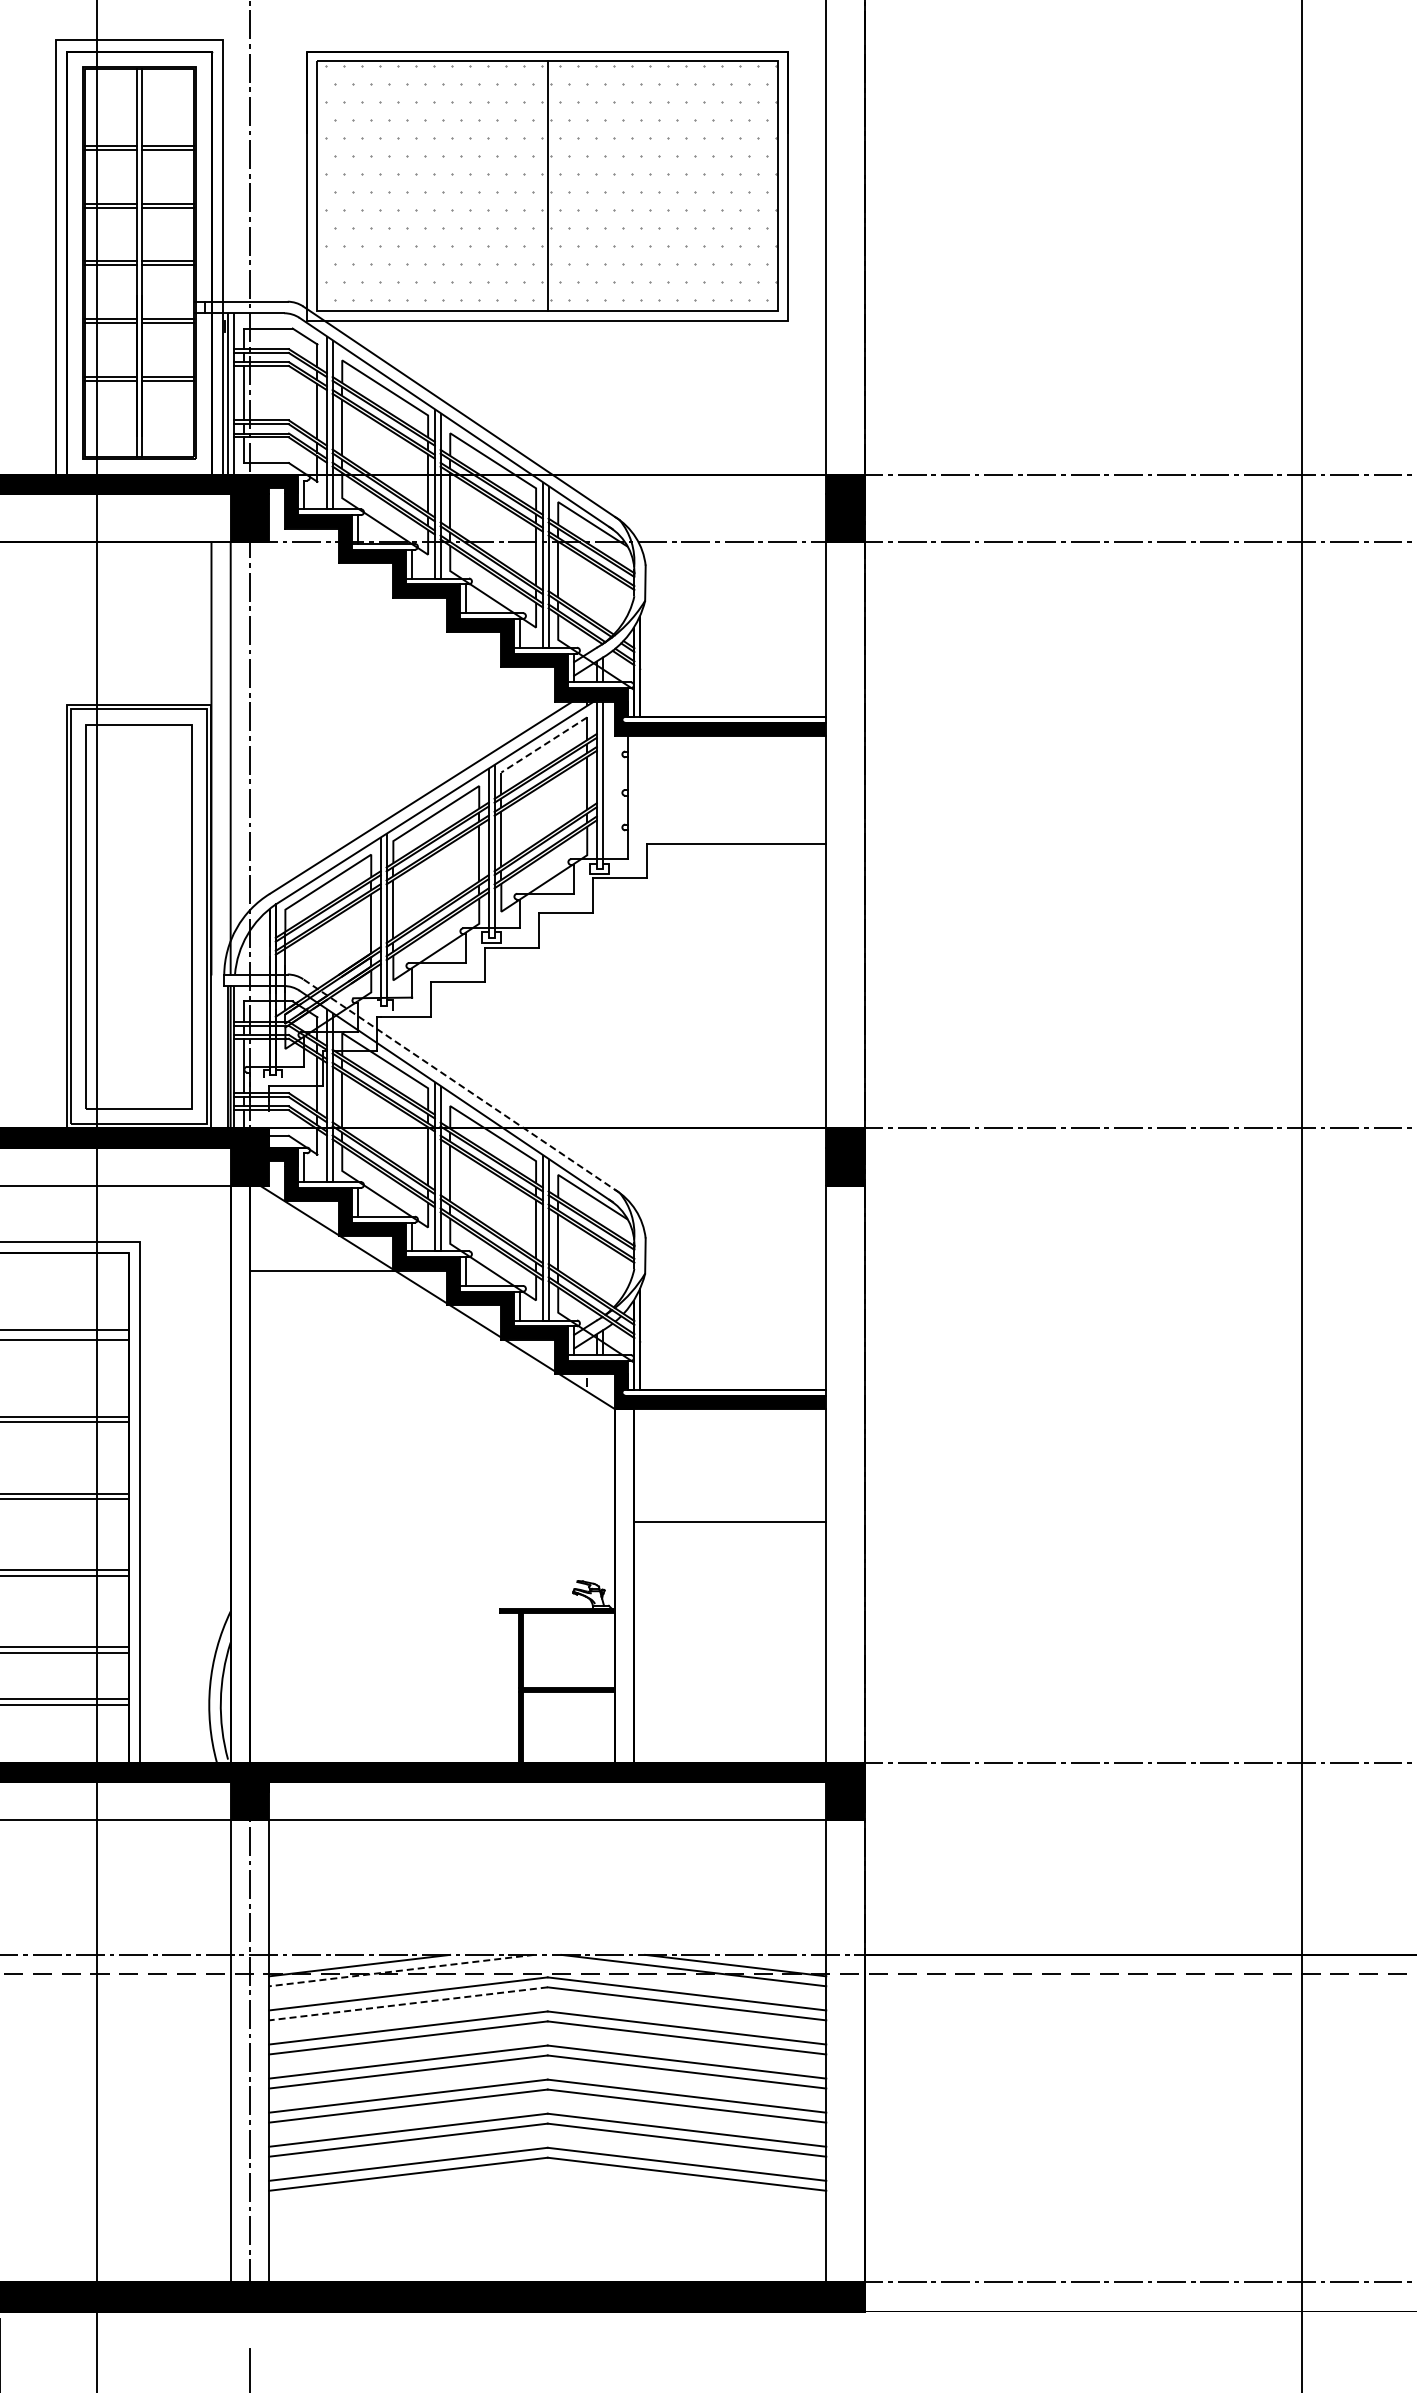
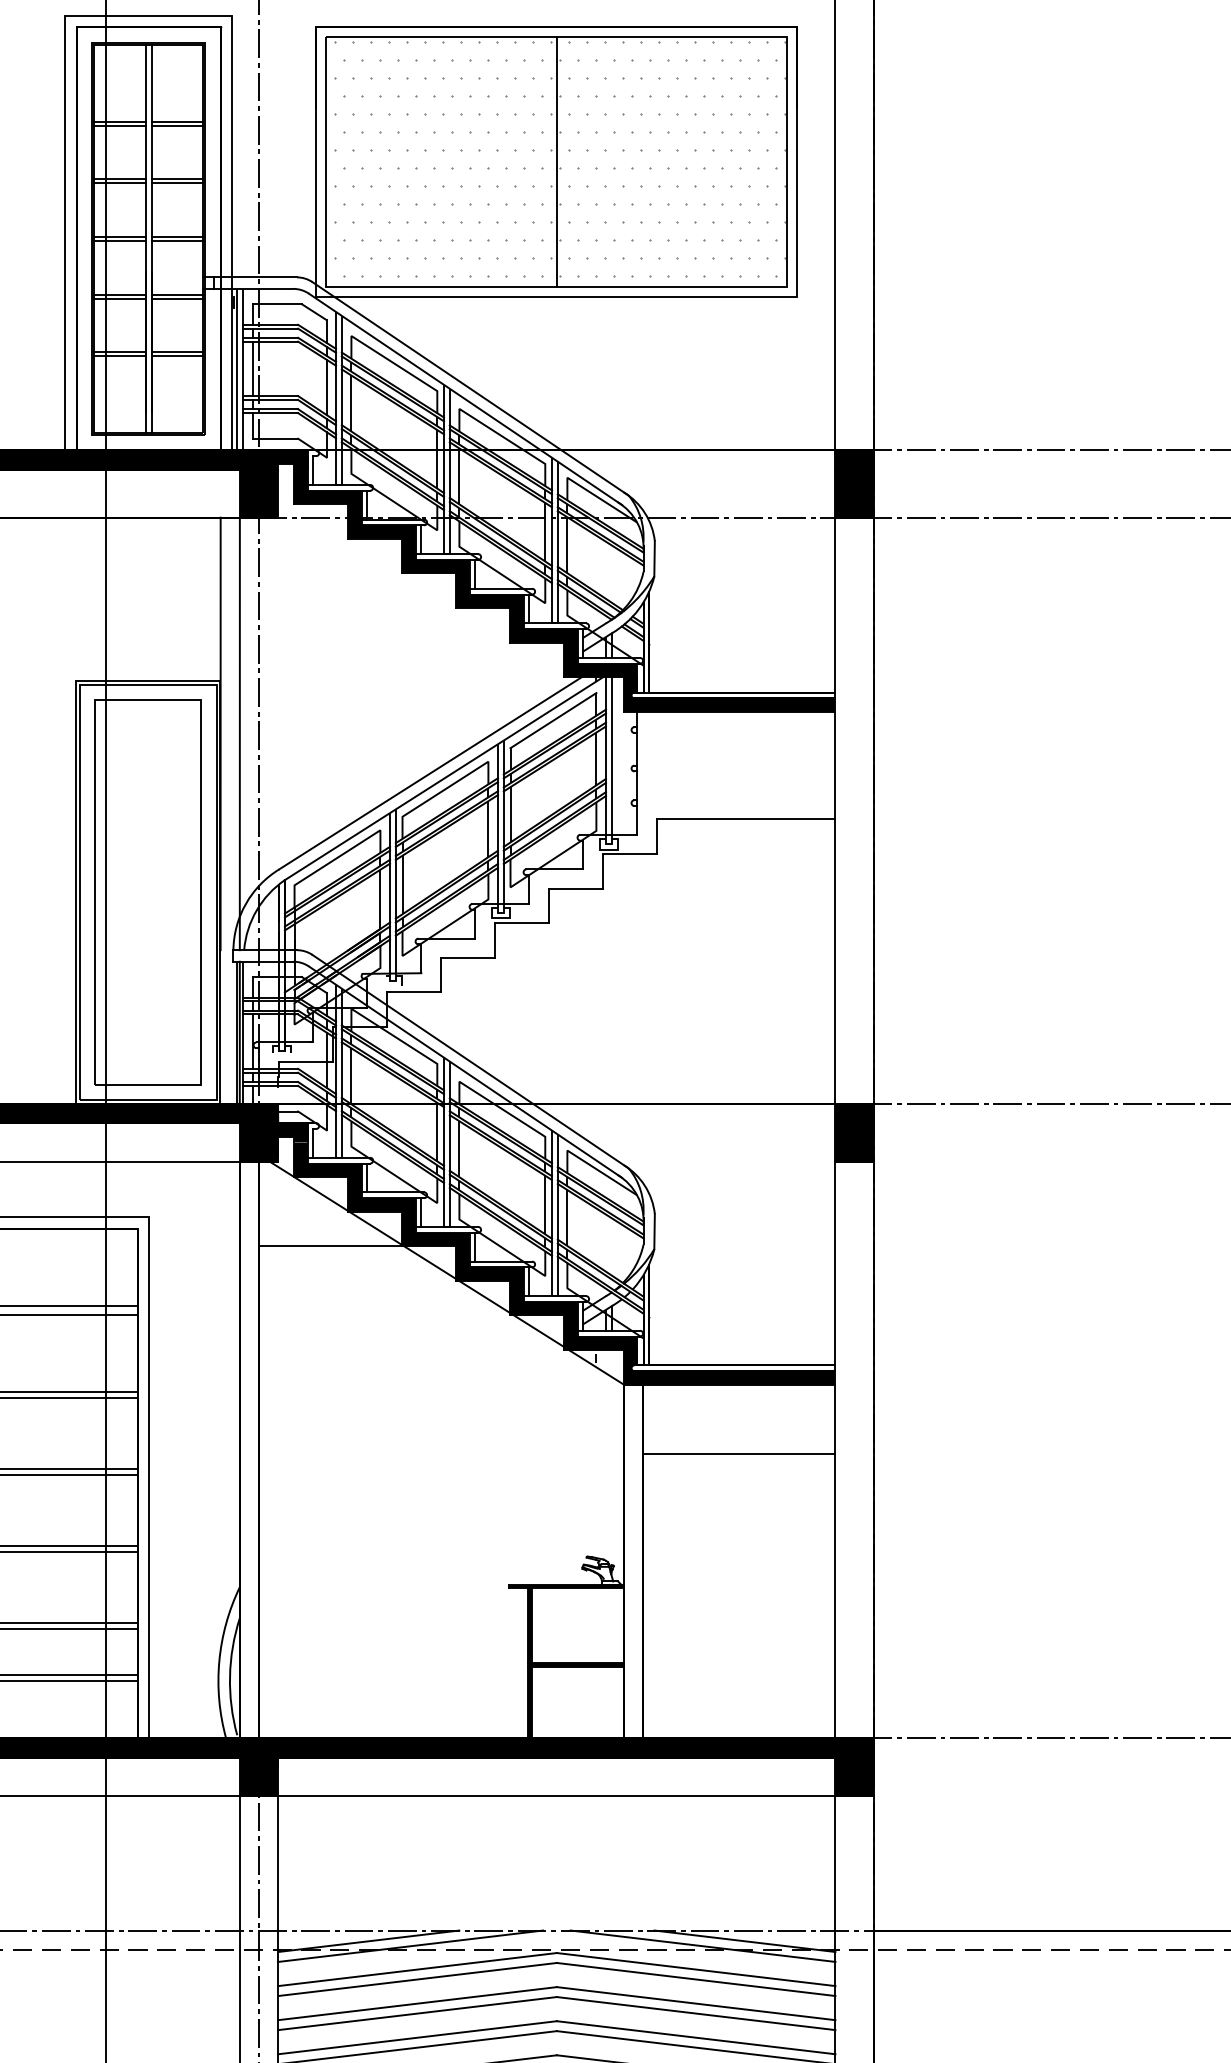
line: (543, 745) -> (552, 721), dashed -> solid
line: (461, 1086) -> (470, 1062), dashed -> solid
line: (729, 1522) -> (738, 1454), moved
line: (401, 1970) -> (410, 1946), dashed -> solid
line: (407, 2003) -> (416, 1979), dashed -> solid

